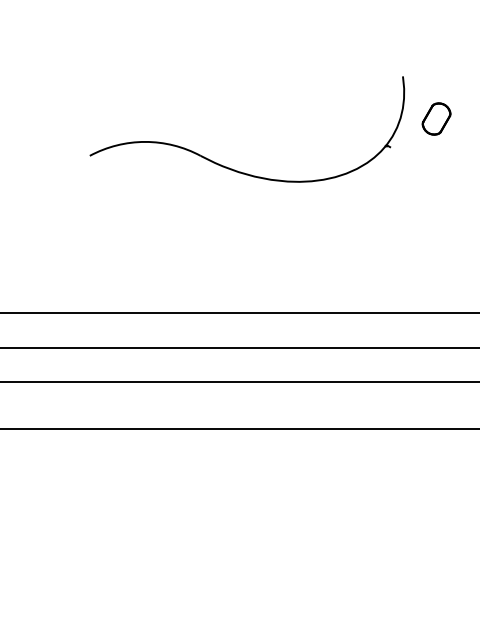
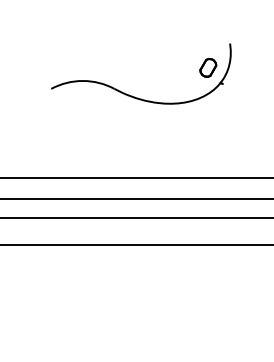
part: (436, 118) -> (208, 67), moved

